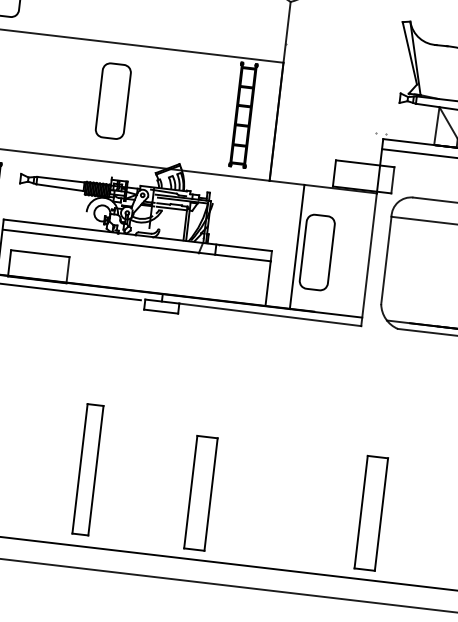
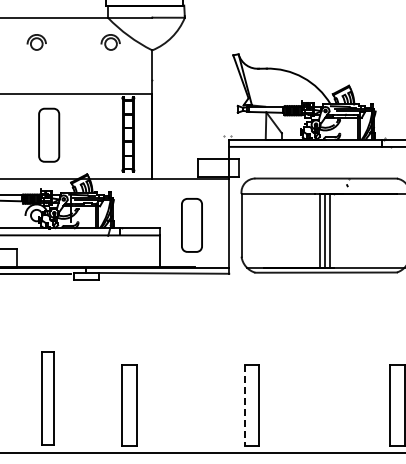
part: (113, 100) -> (49, 134), moved
line: (297, 246) -> (177, 222), removed
line: (360, 512) -> (244, 405), solid -> dashed

